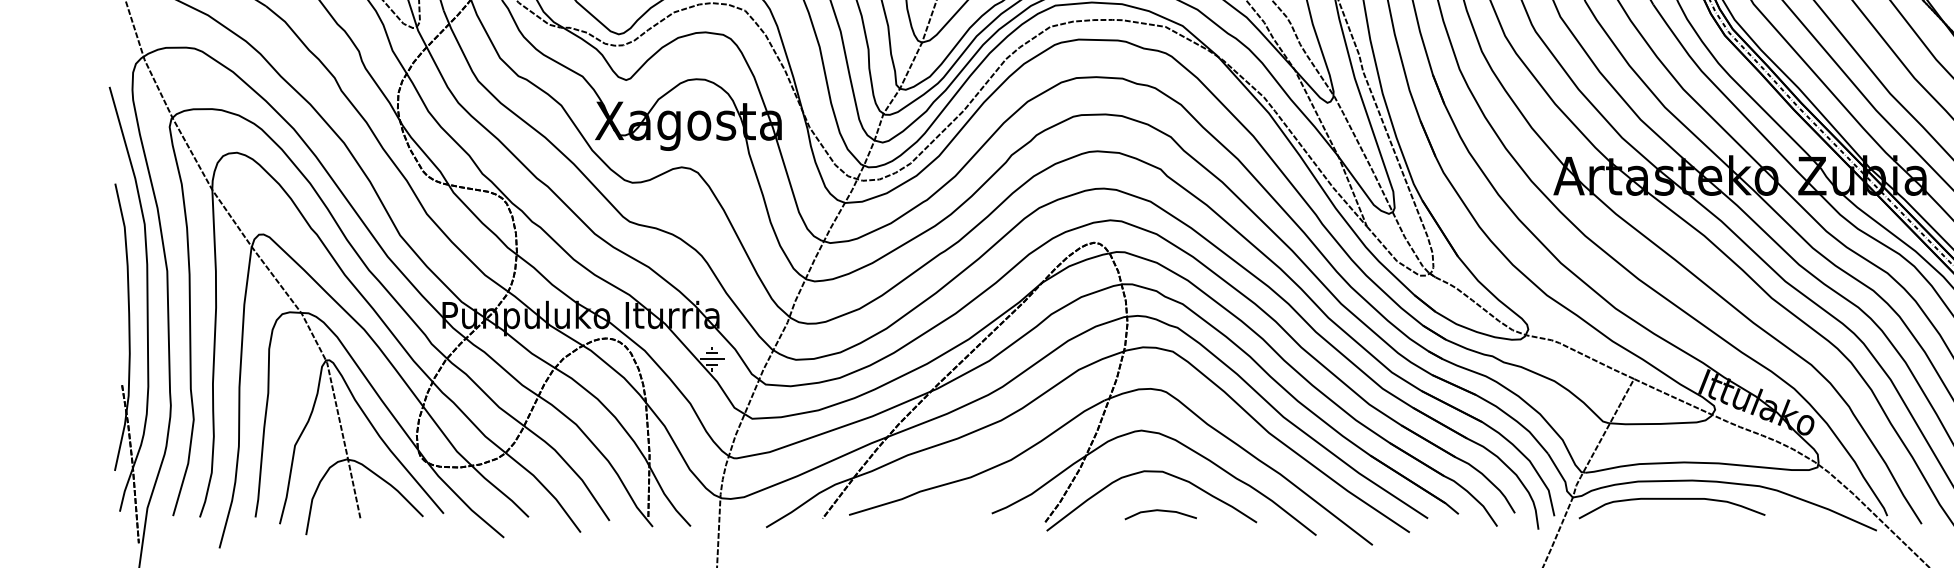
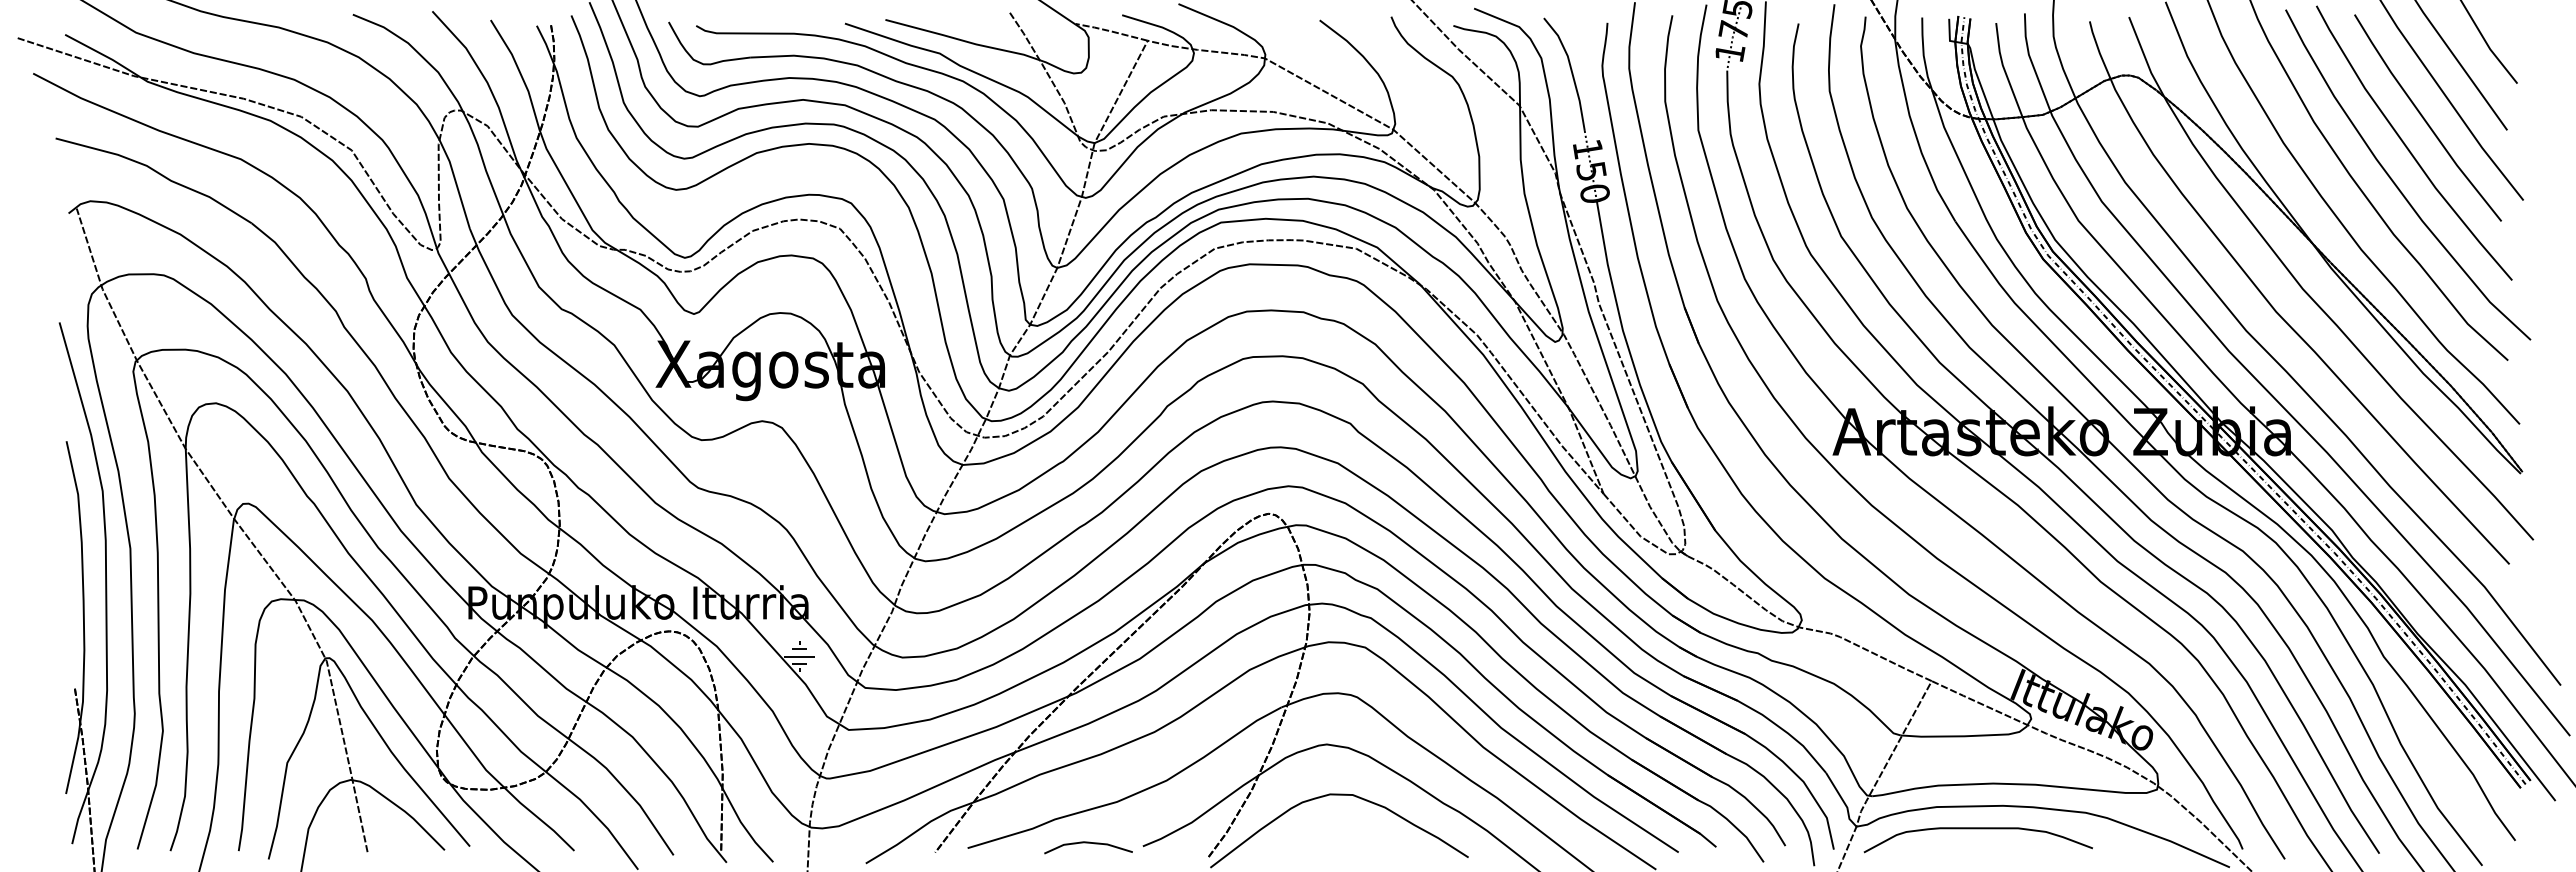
line: (1160, 511) -> (1088, 843), moved

